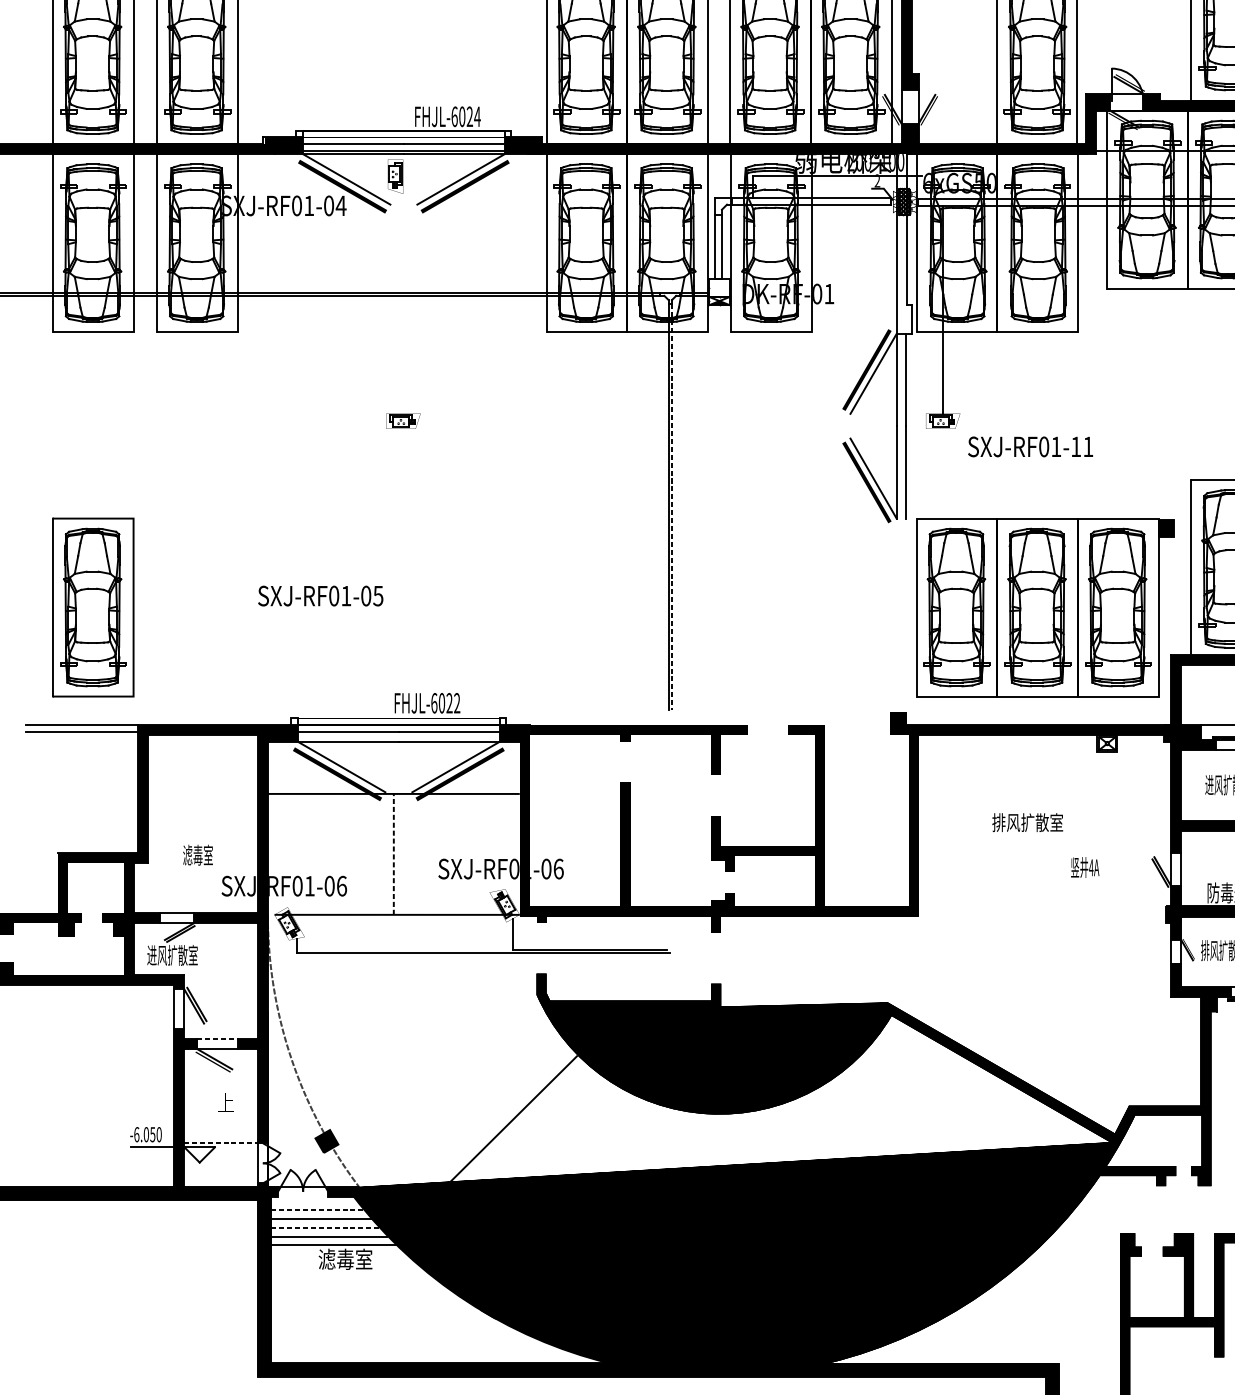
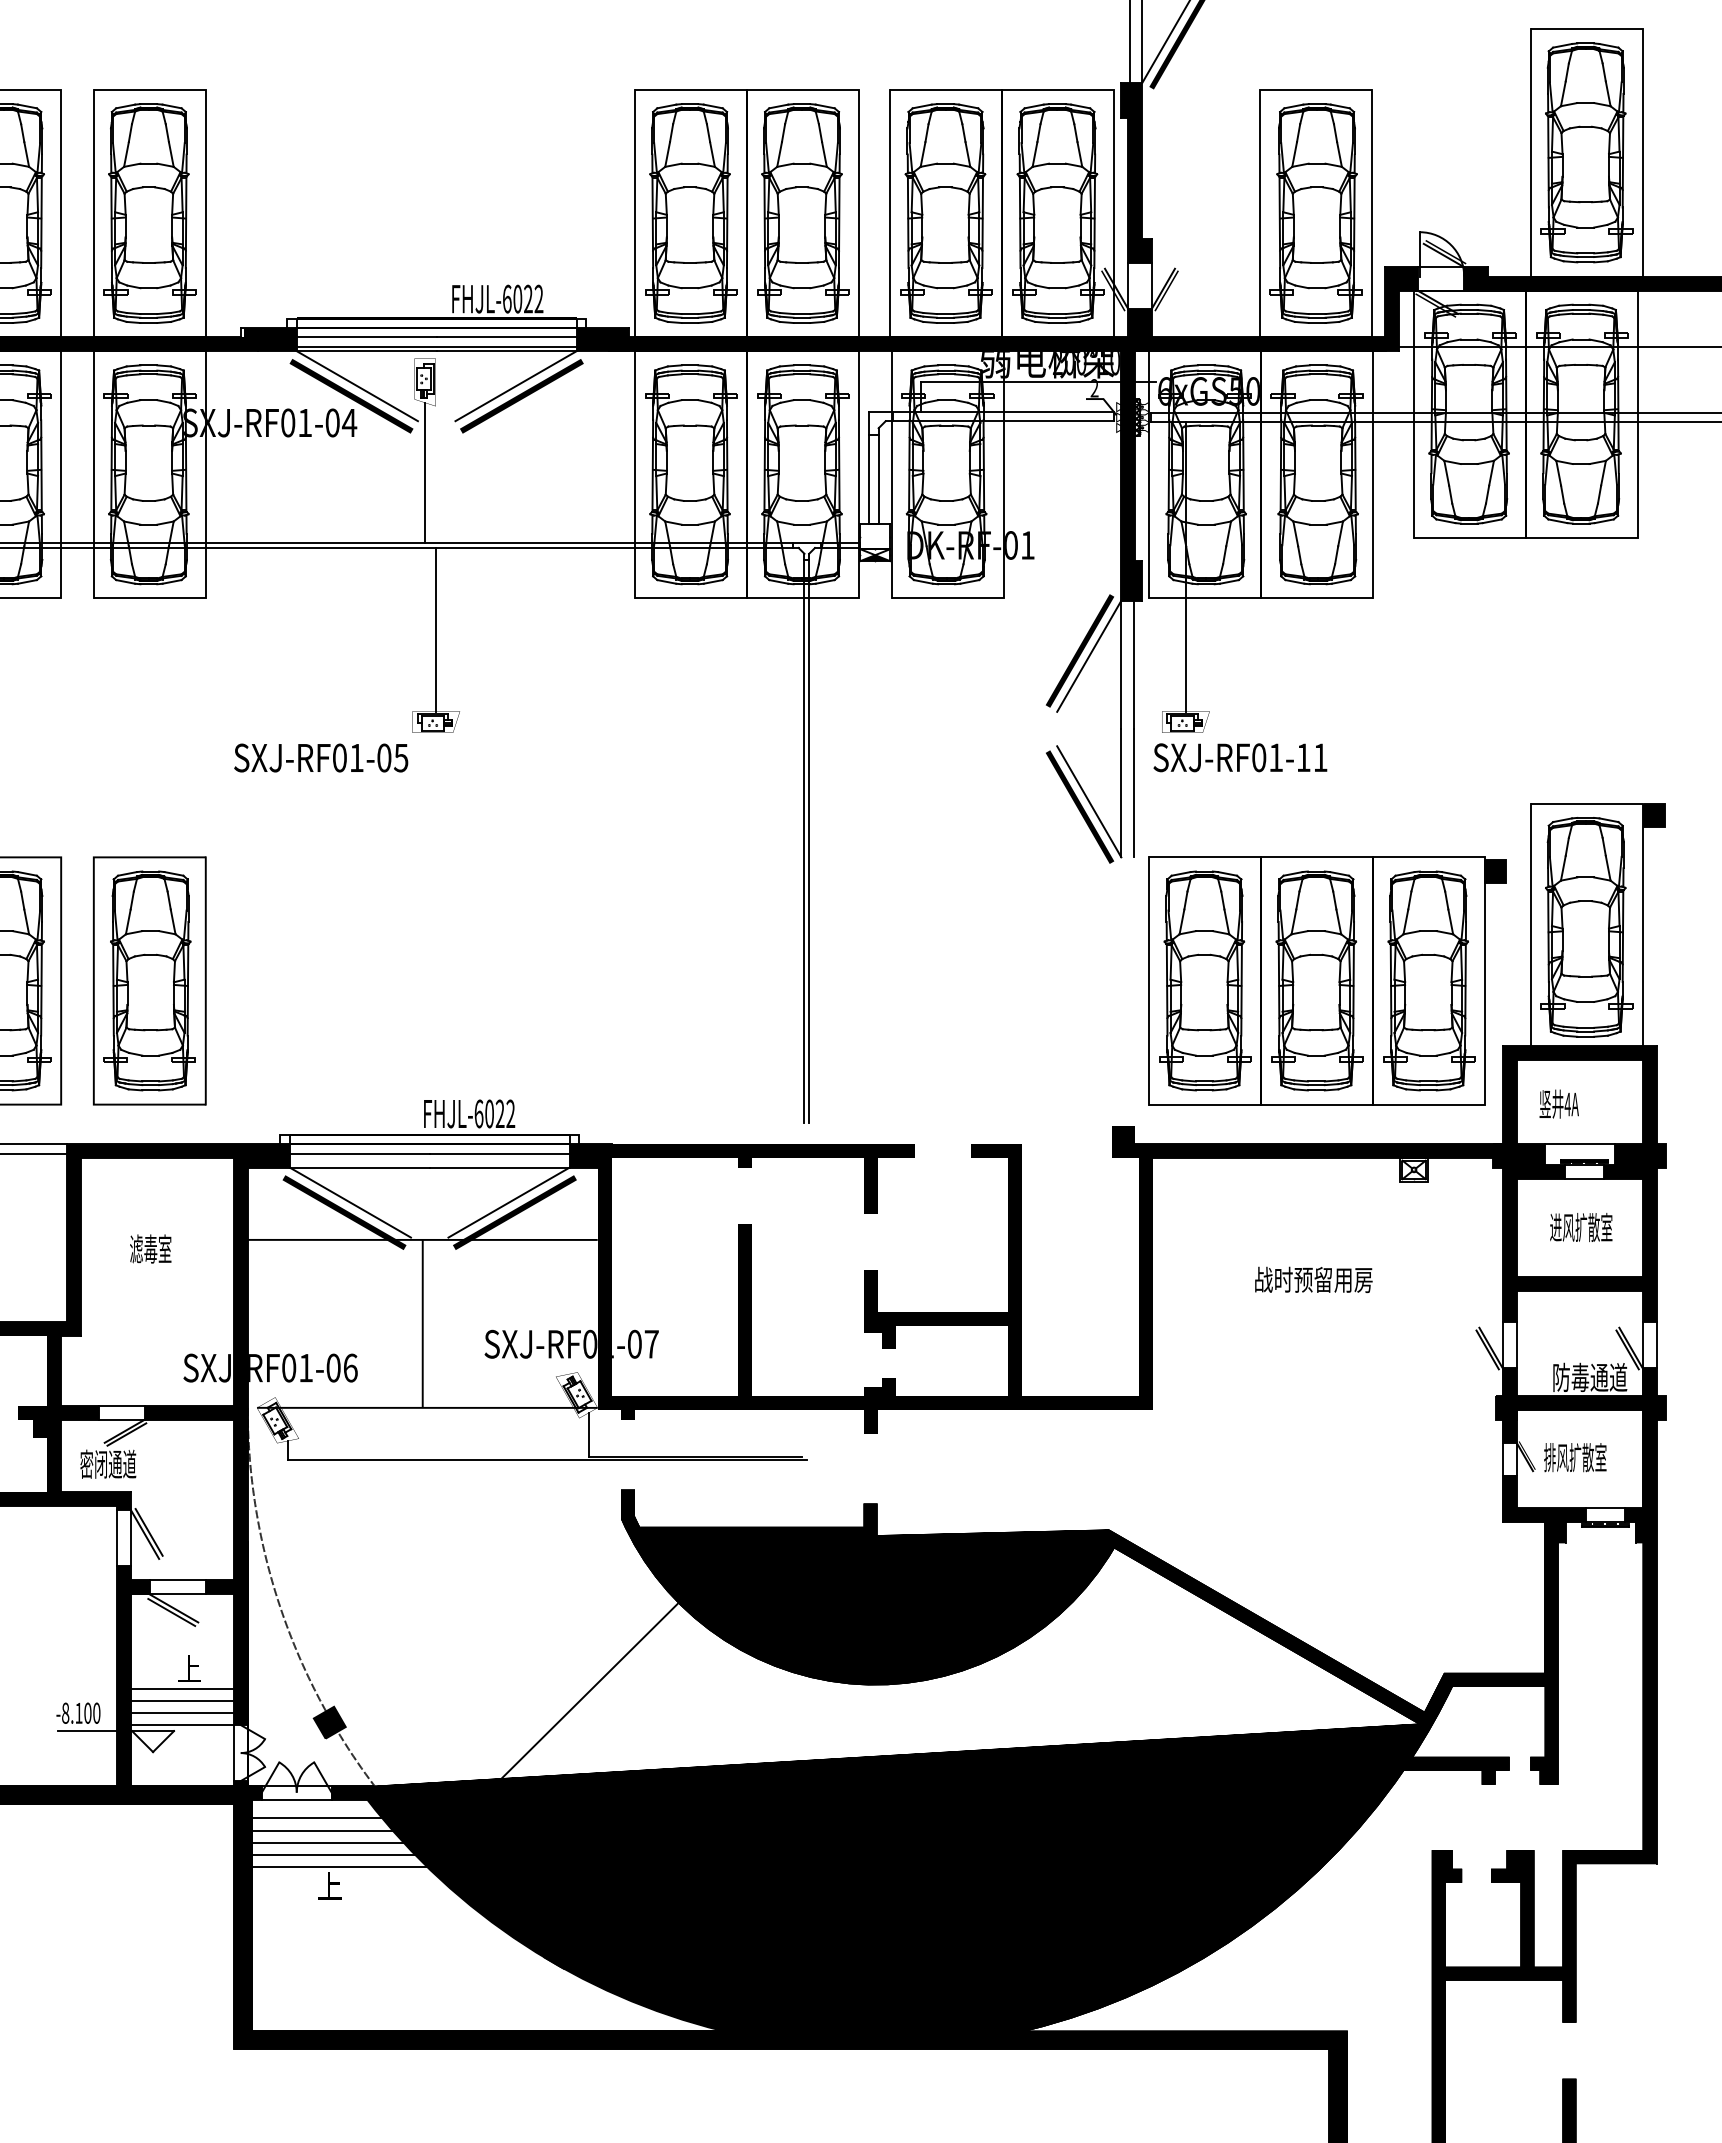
text: (477, 116) -> (538, 298), FHJL-6024 -> FHJL-6022
line: (395, 241) -> (425, 472), added
fill: (903, 243) -> (1131, 475), added
line: (403, 354) -> (436, 629), added
text: (1030, 446) -> (1240, 757), moved
line: (672, 507) -> (809, 841), dashed -> solid
text: (320, 595) -> (321, 757), moved
part: (197, 607) -> (149, 980), added
text: (1034, 822) -> (1313, 1279), 排风扩散室 -> 战时预留用房
text: (197, 854) -> (150, 1248), moved
line: (393, 854) -> (422, 1323), dashed -> solid
text: (1084, 867) -> (1558, 1103), moved
text: (558, 868) -> (651, 1343), SXJ-RF01-06 -> SXJ-RF01-07
text: (172, 954) -> (115, 1463), 进风扩散室 -> 密闭通道
line: (217, 1039) -> (177, 1580), dashed -> solid
line: (220, 1116) -> (182, 1688), added
line: (220, 1125) -> (182, 1700), added
text: (144, 1134) -> (76, 1712), -6.050 -> -8.100
line: (220, 1134) -> (182, 1712), added
line: (220, 1143) -> (182, 1725), dashed -> solid
line: (302, 1196) -> (296, 1799), added
line: (318, 1210) -> (317, 1818), dashed -> solid
line: (325, 1227) -> (328, 1842), dashed -> solid
text: (345, 1259) -> (355, 1886), 滤毒室 -> 上

